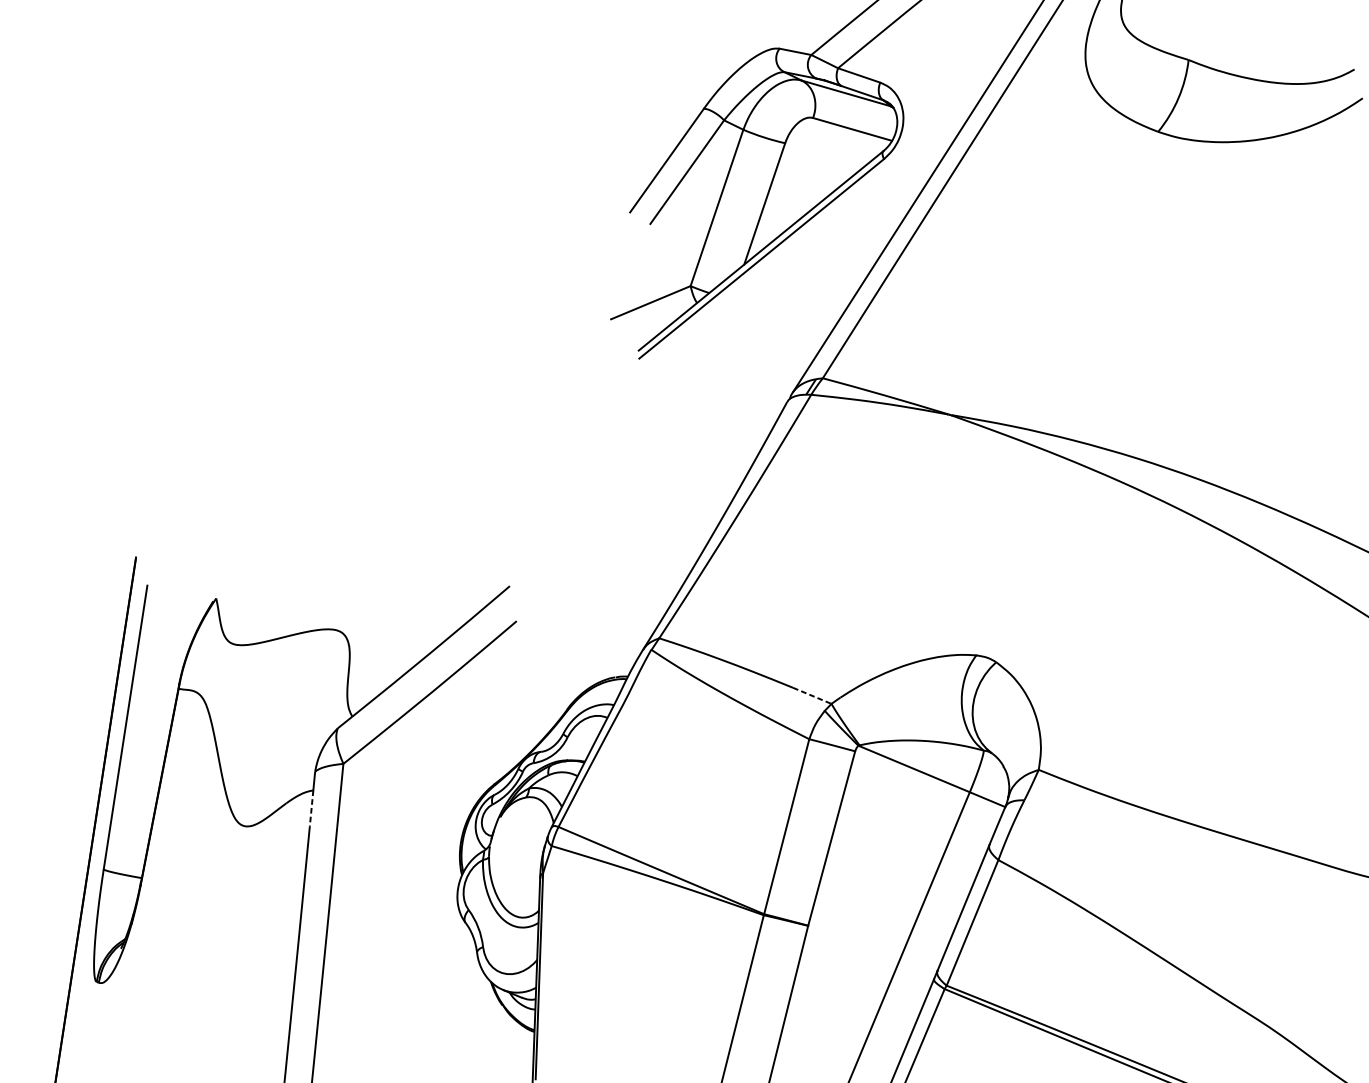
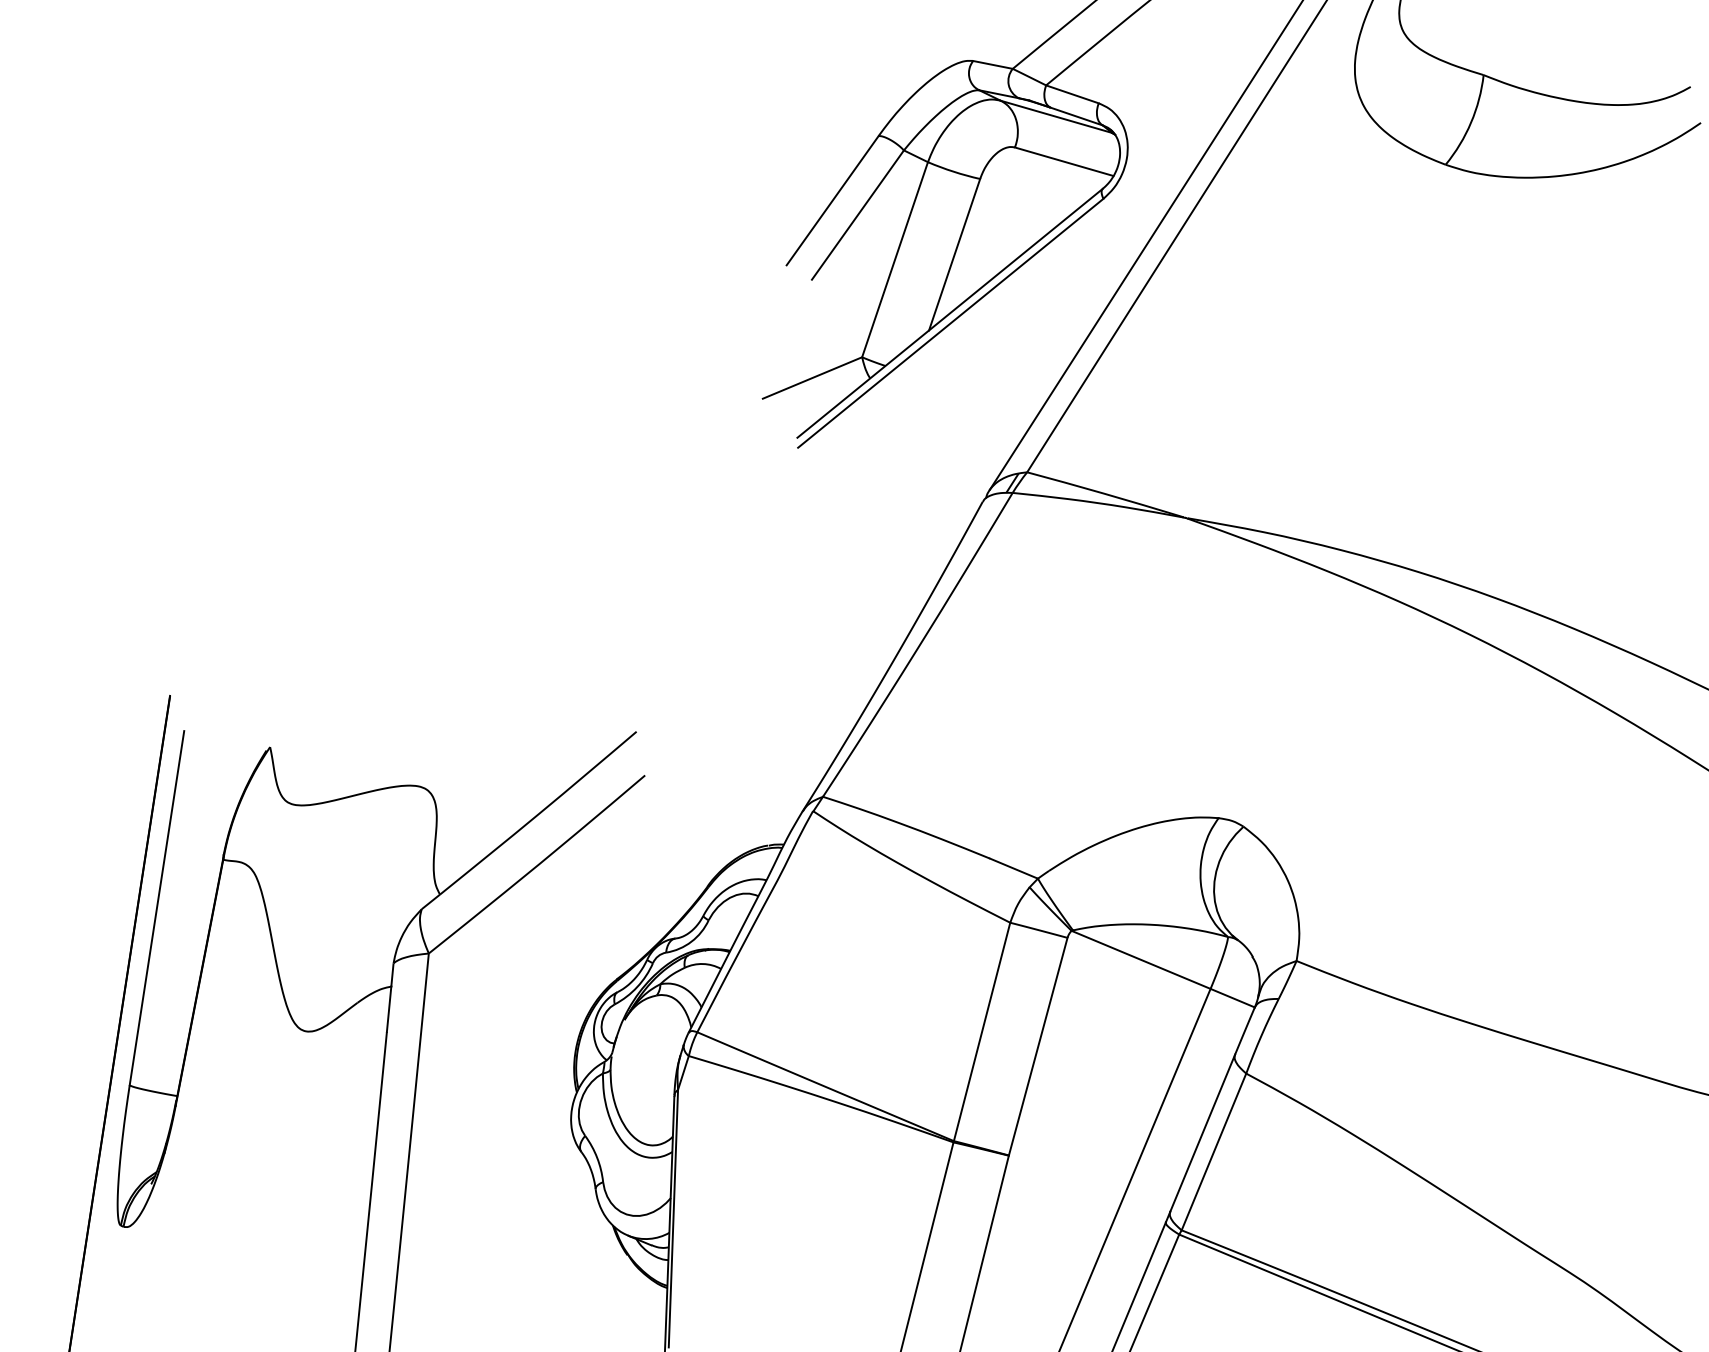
line: (811, 695) -> (1013, 868), dashed -> solid
line: (311, 808) -> (389, 1009), dashed -> solid

